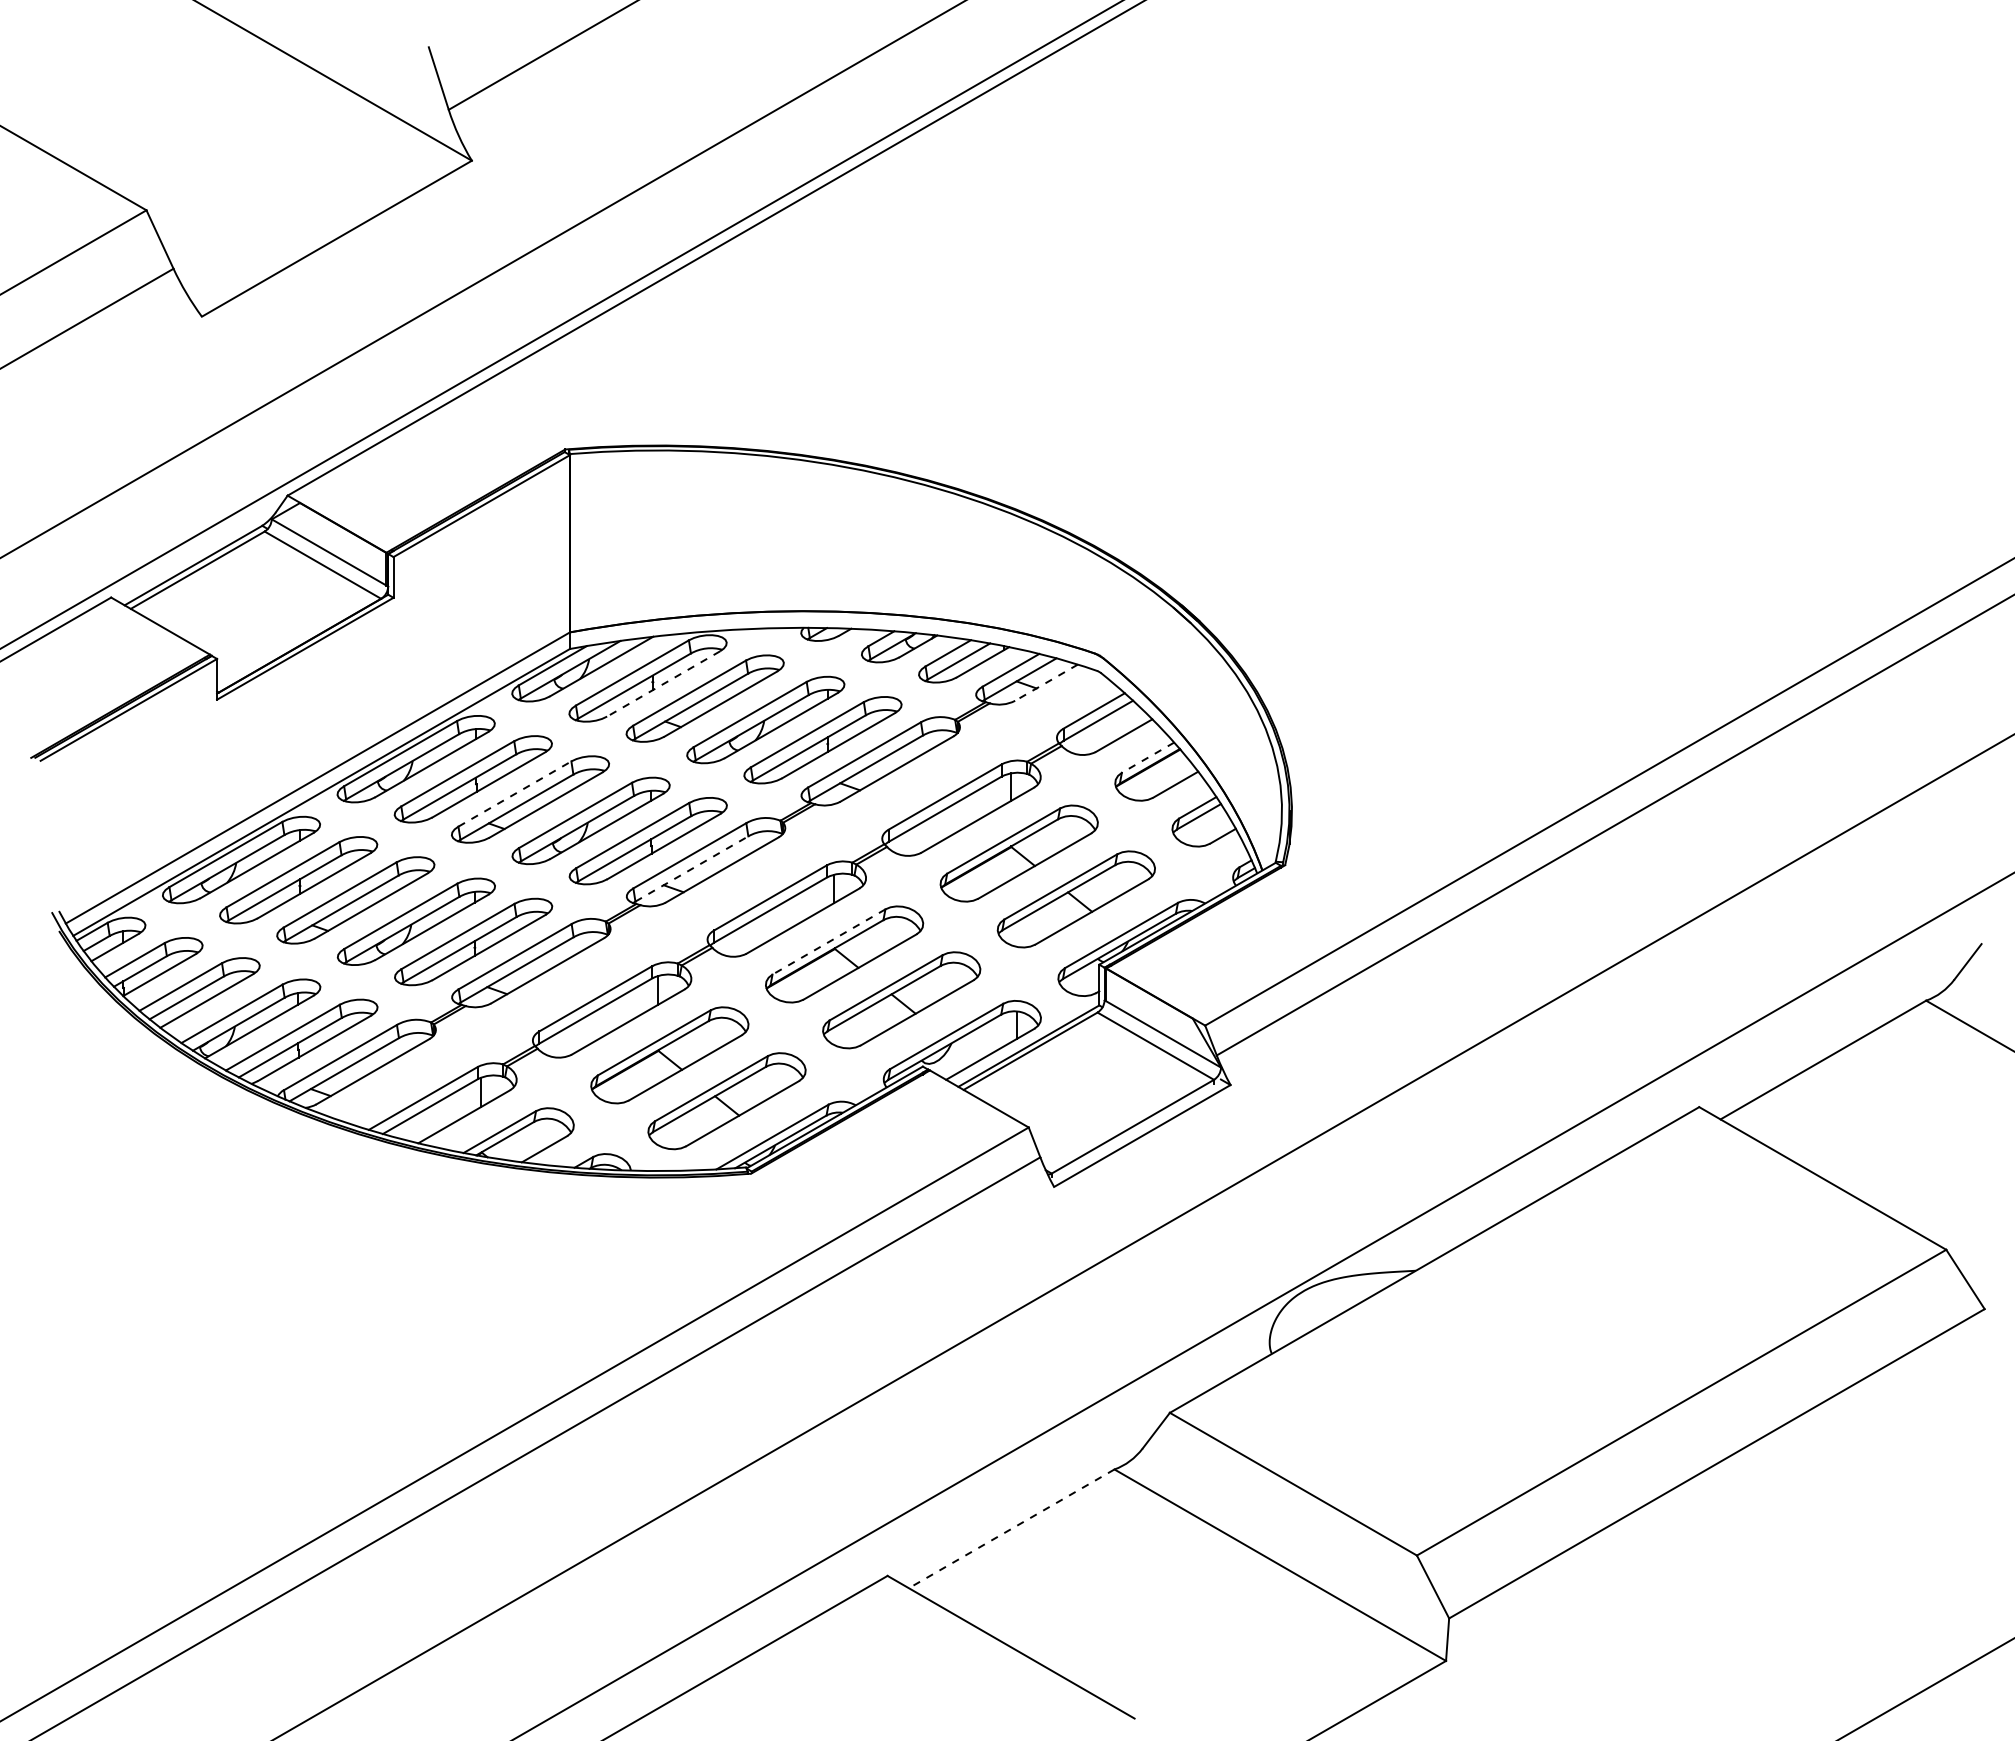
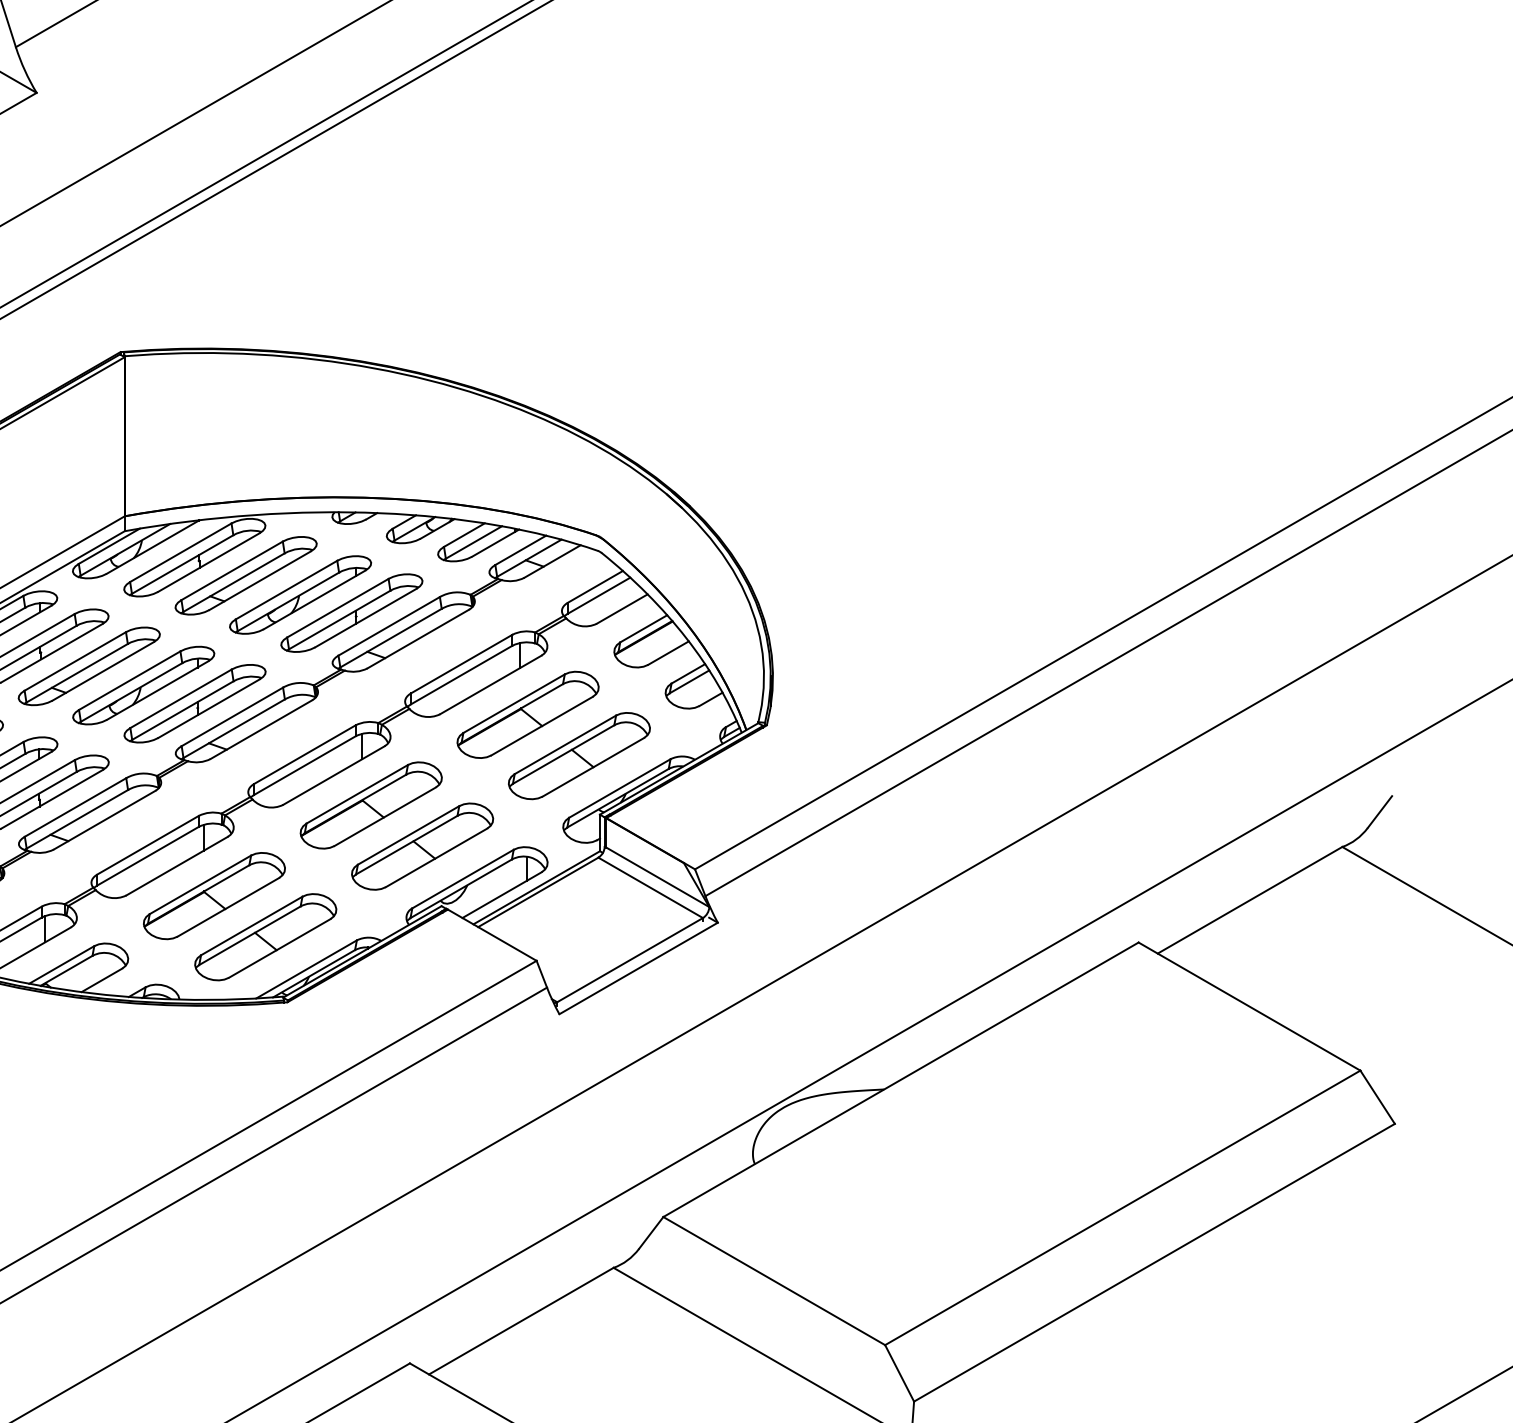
line: (1046, 682) -> (552, 561), dashed -> solid
line: (663, 684) -> (208, 563), dashed -> solid
line: (1147, 757) -> (643, 628), dashed -> solid
line: (515, 793) -> (75, 660), dashed -> solid
line: (692, 868) -> (234, 728), dashed -> solid
line: (828, 942) -> (356, 794), dashed -> solid
line: (1011, 1528) -> (521, 1320), dashed -> solid

